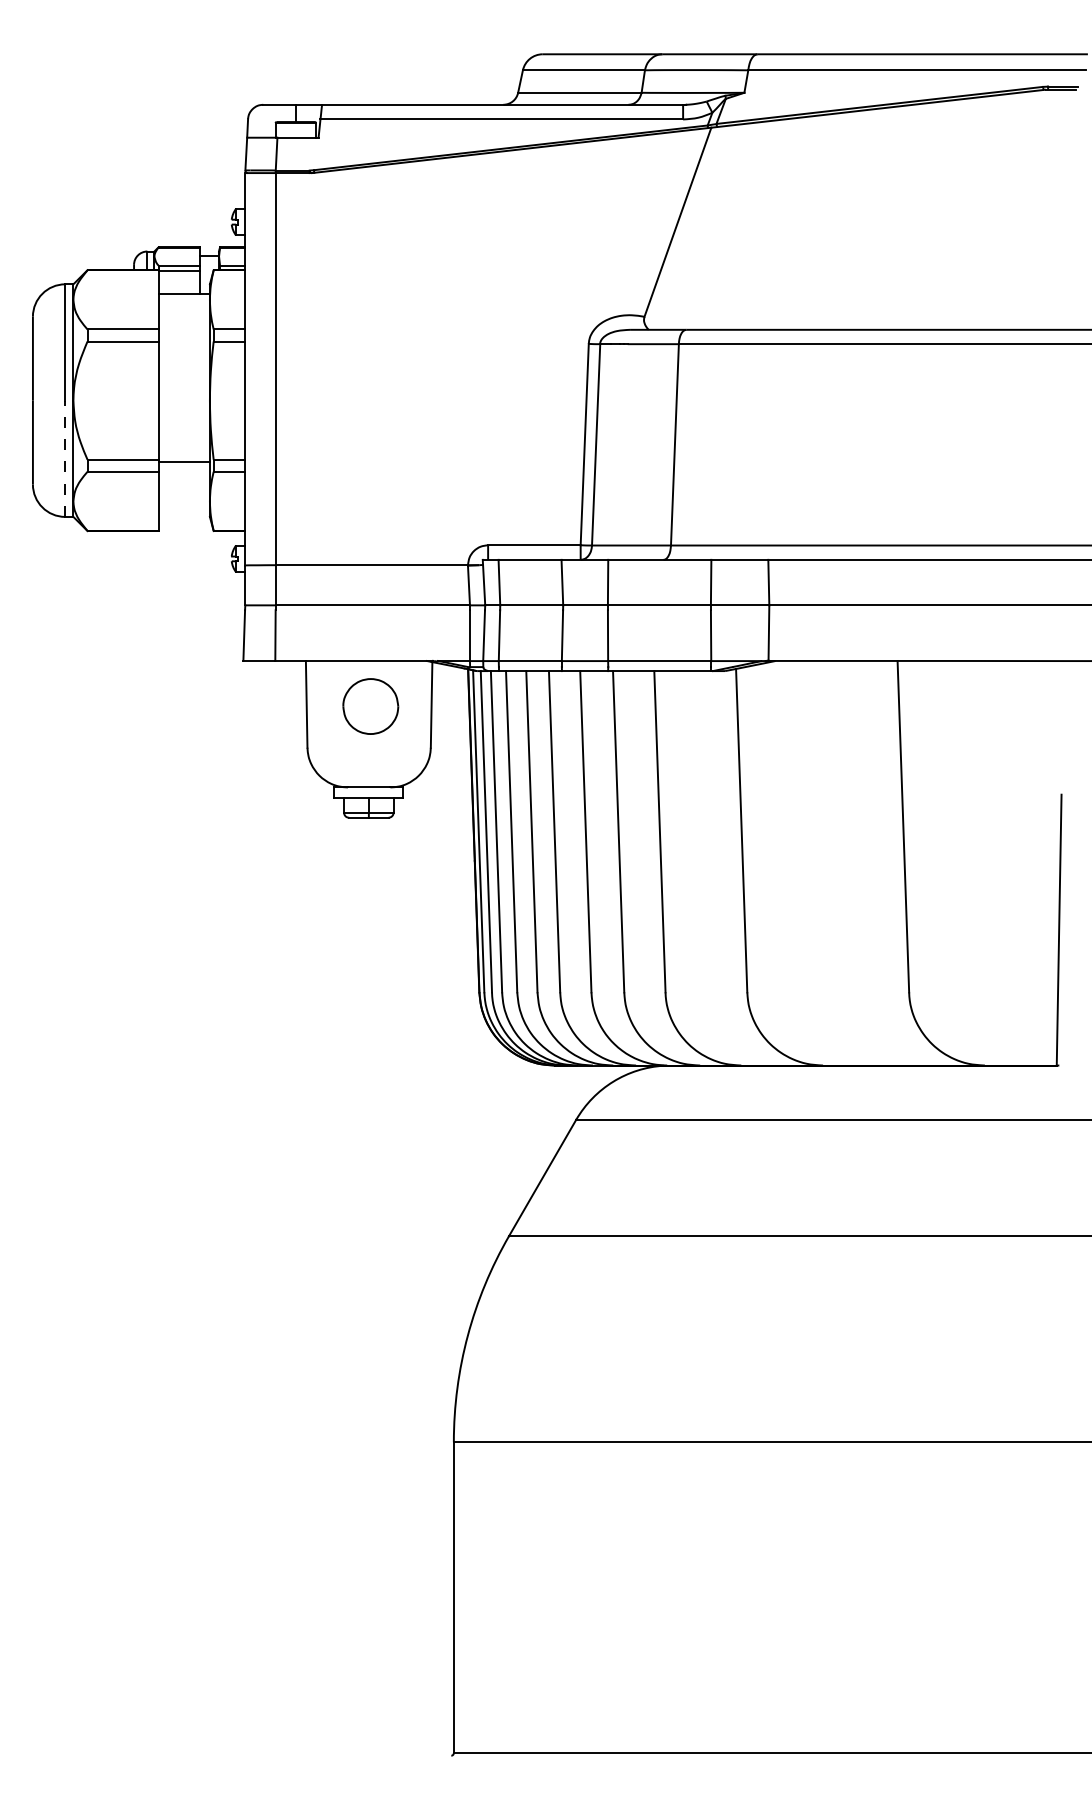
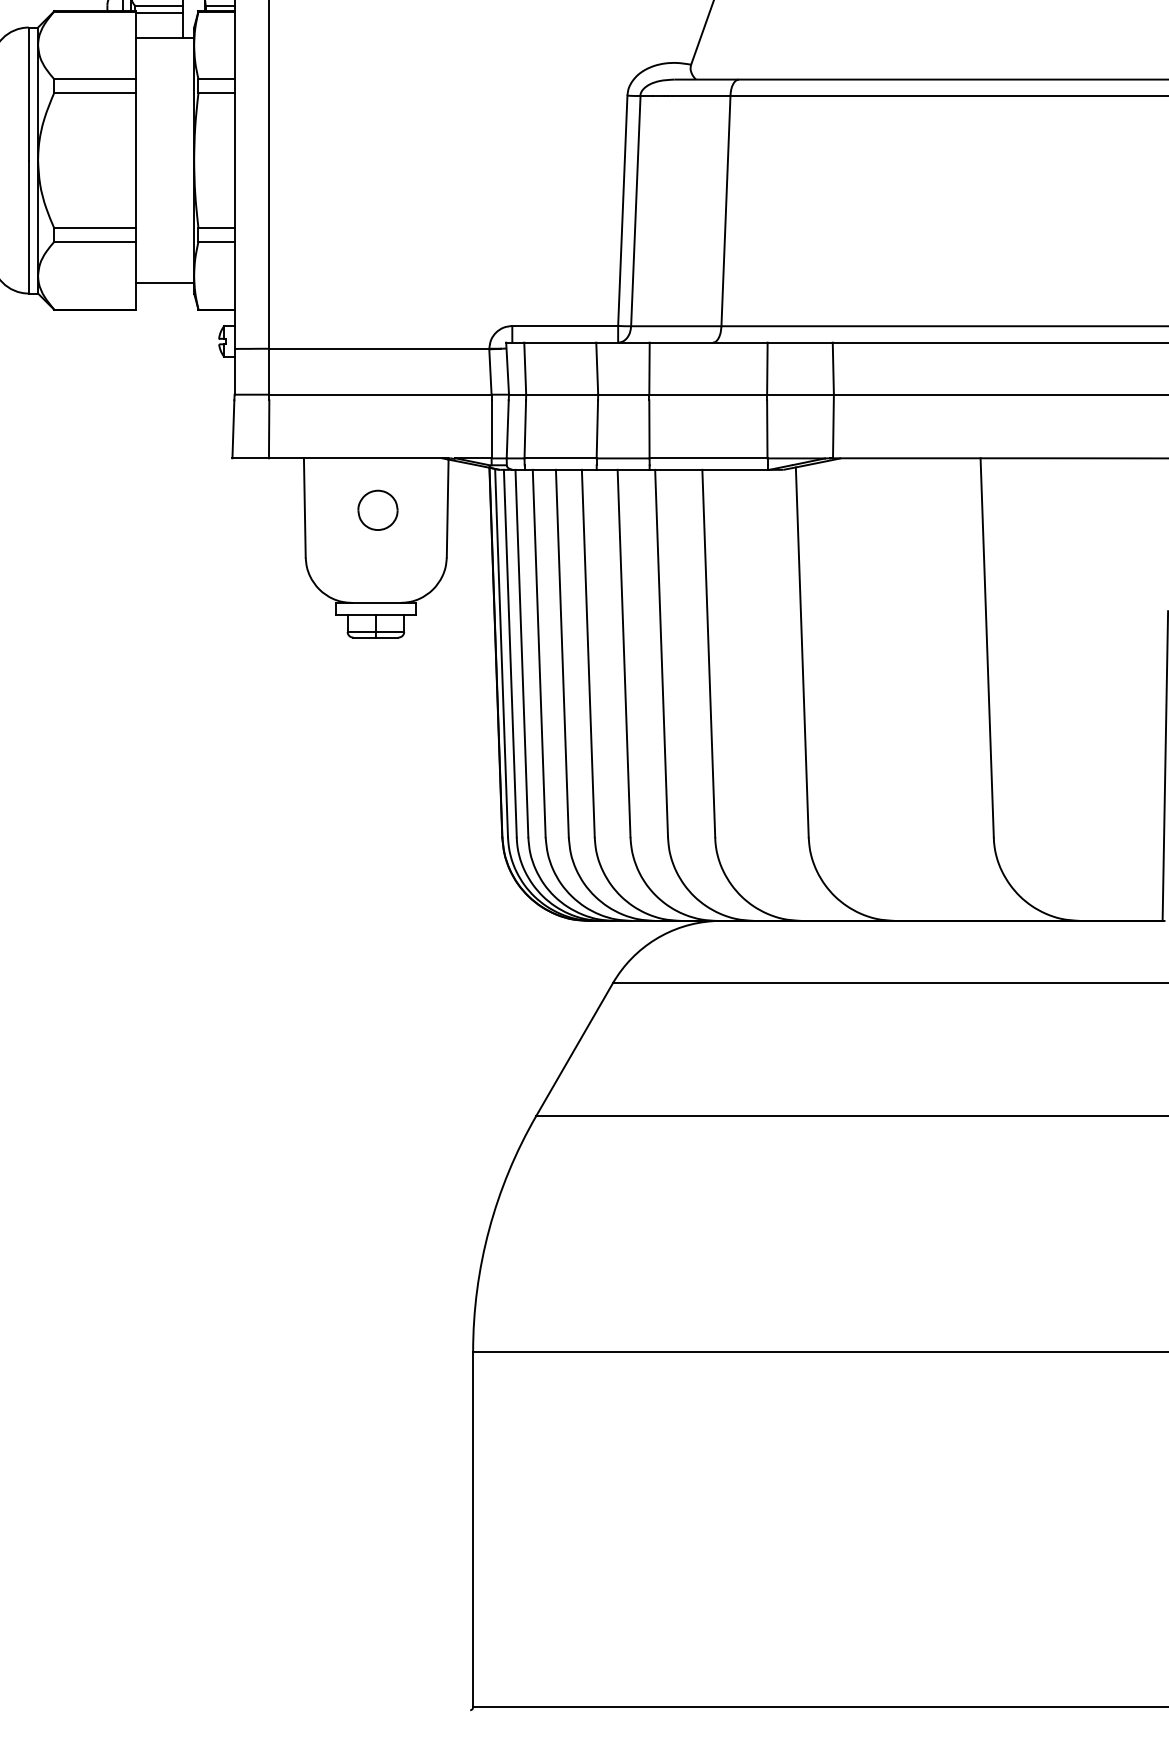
line: (65, 458) -> (29, 226), dashed -> solid
line: (184, 462) -> (165, 282), moved
part: (370, 706) -> (377, 510), size x0.62

